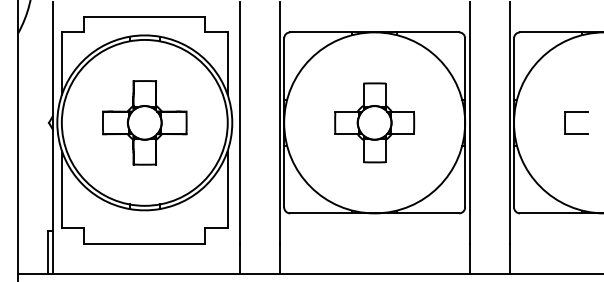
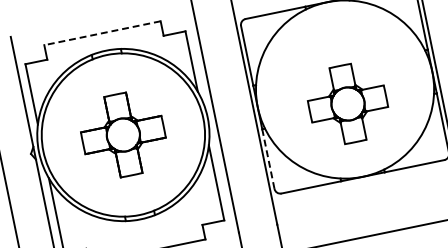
line: (144, 17) -> (102, 33), solid -> dashed
part: (374, 122) -> (347, 103), moved
line: (284, 176) -> (268, 159), solid -> dashed

